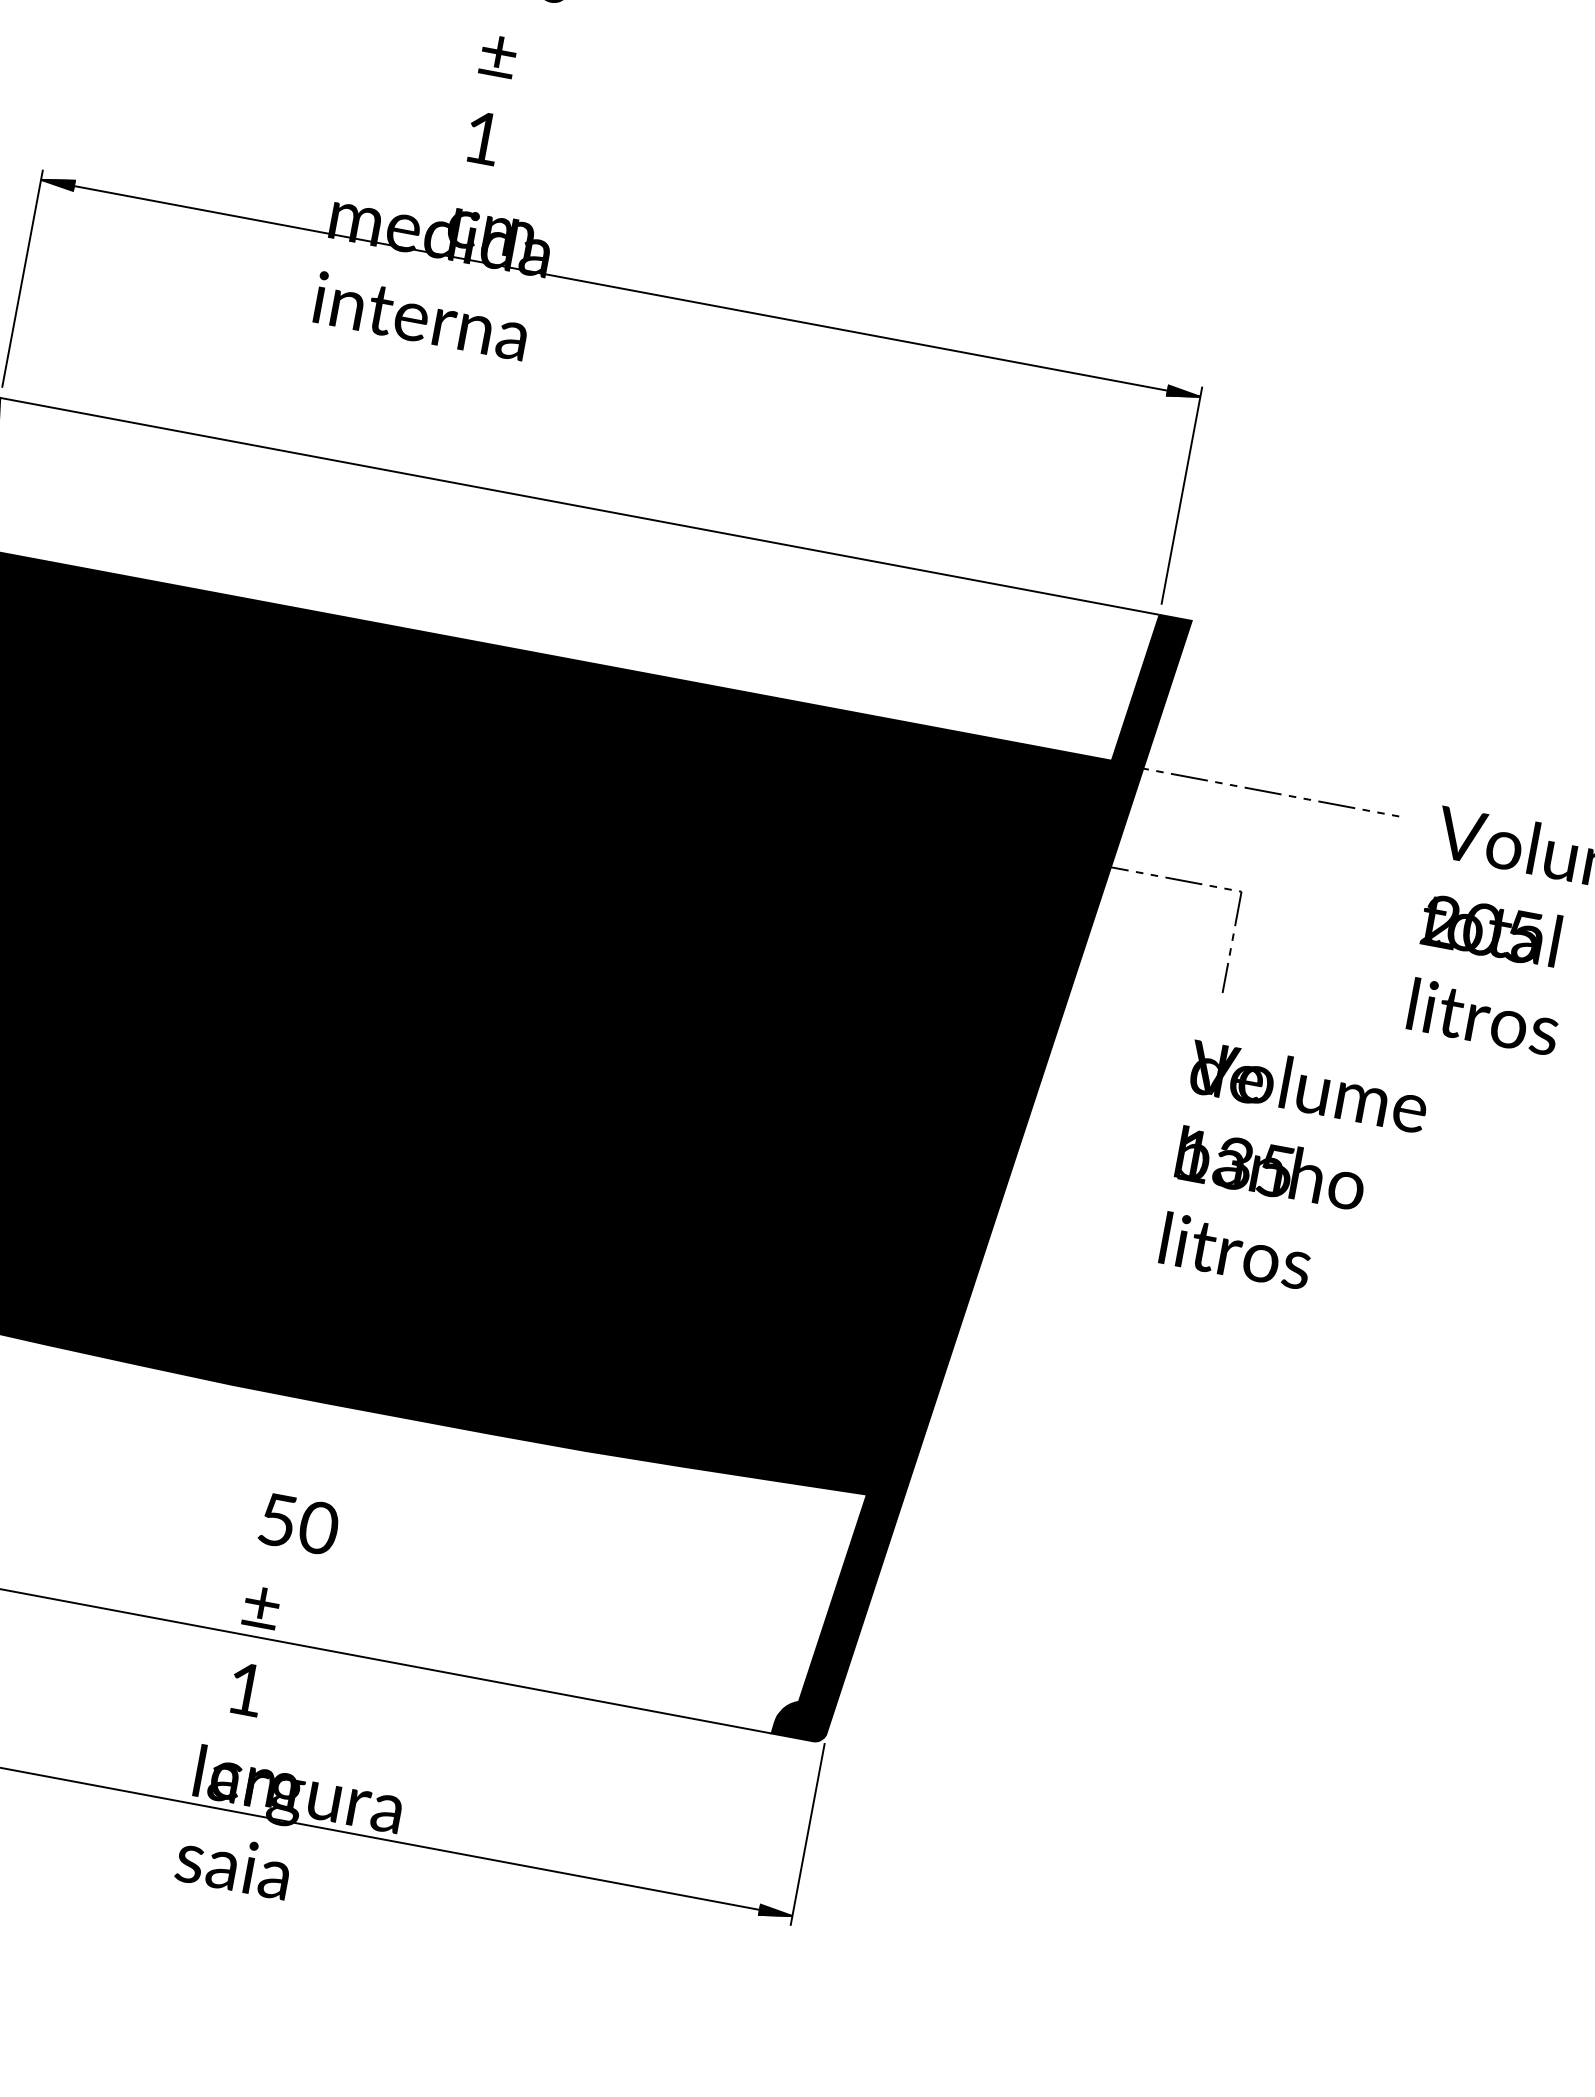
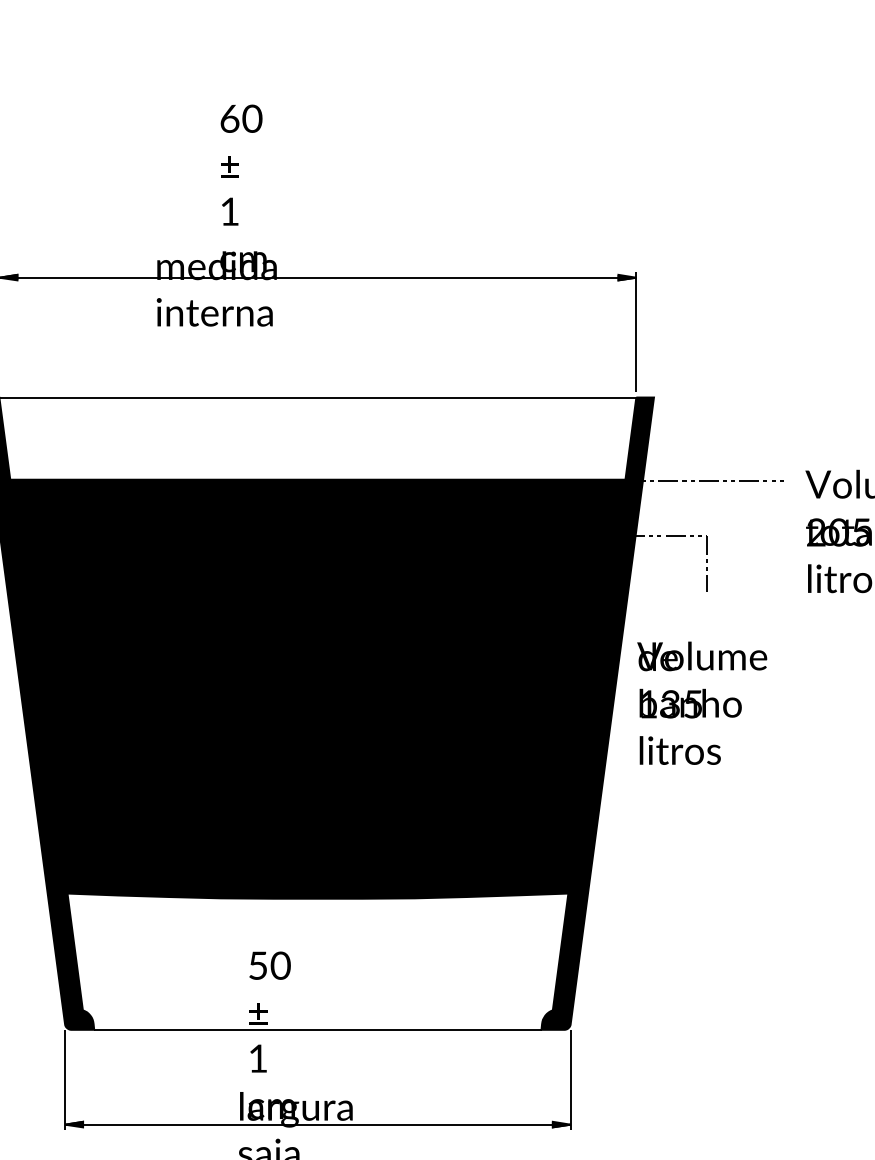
text: (1293, 1171) -> (702, 702), moved

